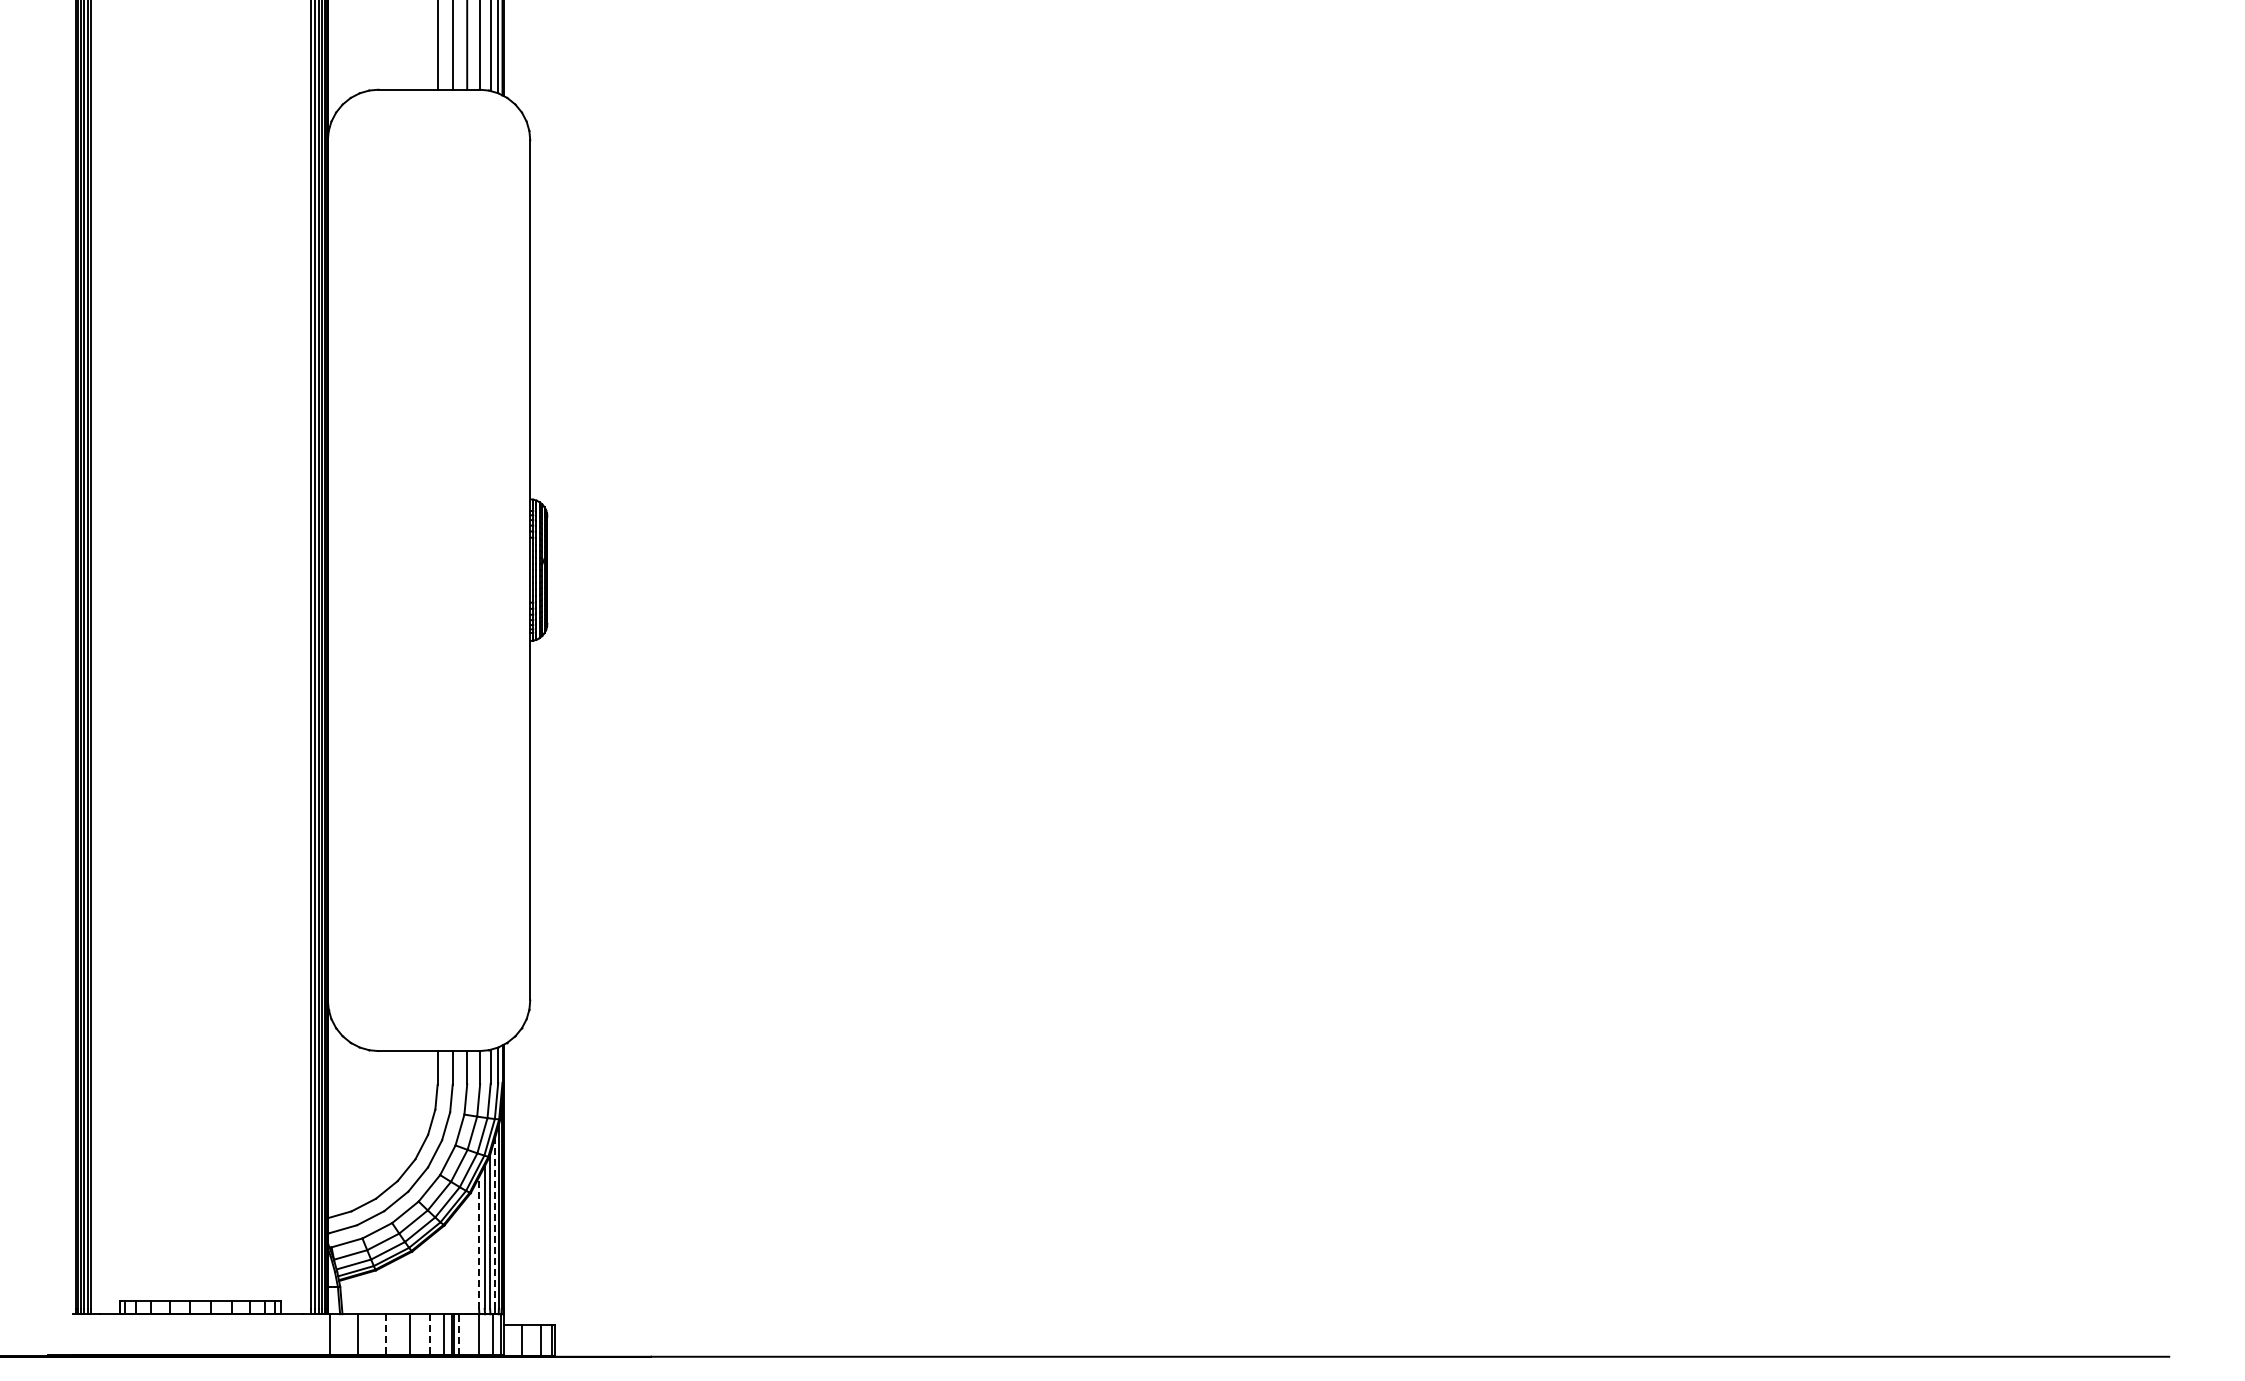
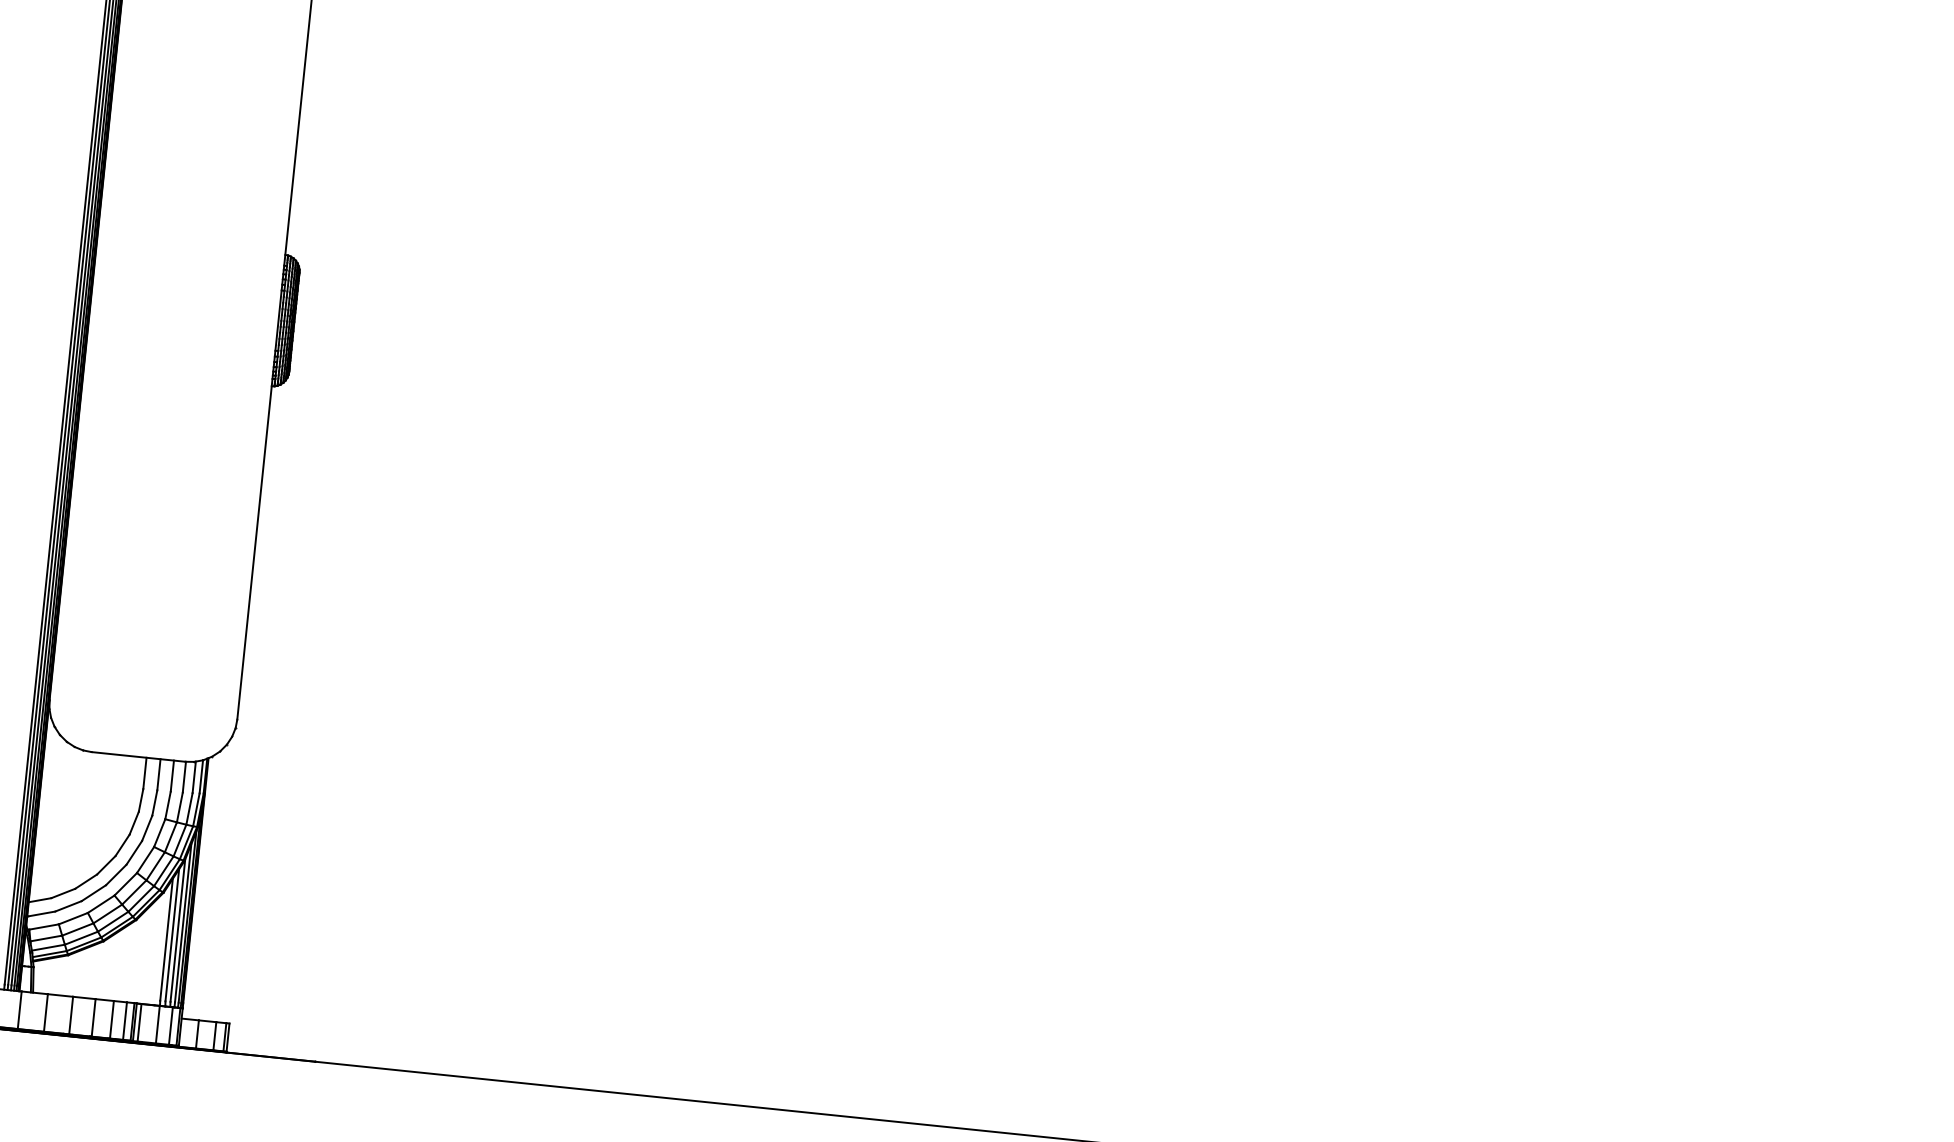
line: (494, 1223) -> (182, 923), dashed -> solid
line: (479, 1243) -> (166, 940), dashed -> solid
line: (385, 1334) -> (71, 1015), dashed -> solid
line: (429, 1334) -> (111, 1019), dashed -> solid
line: (459, 1334) -> (139, 1022), dashed -> solid

